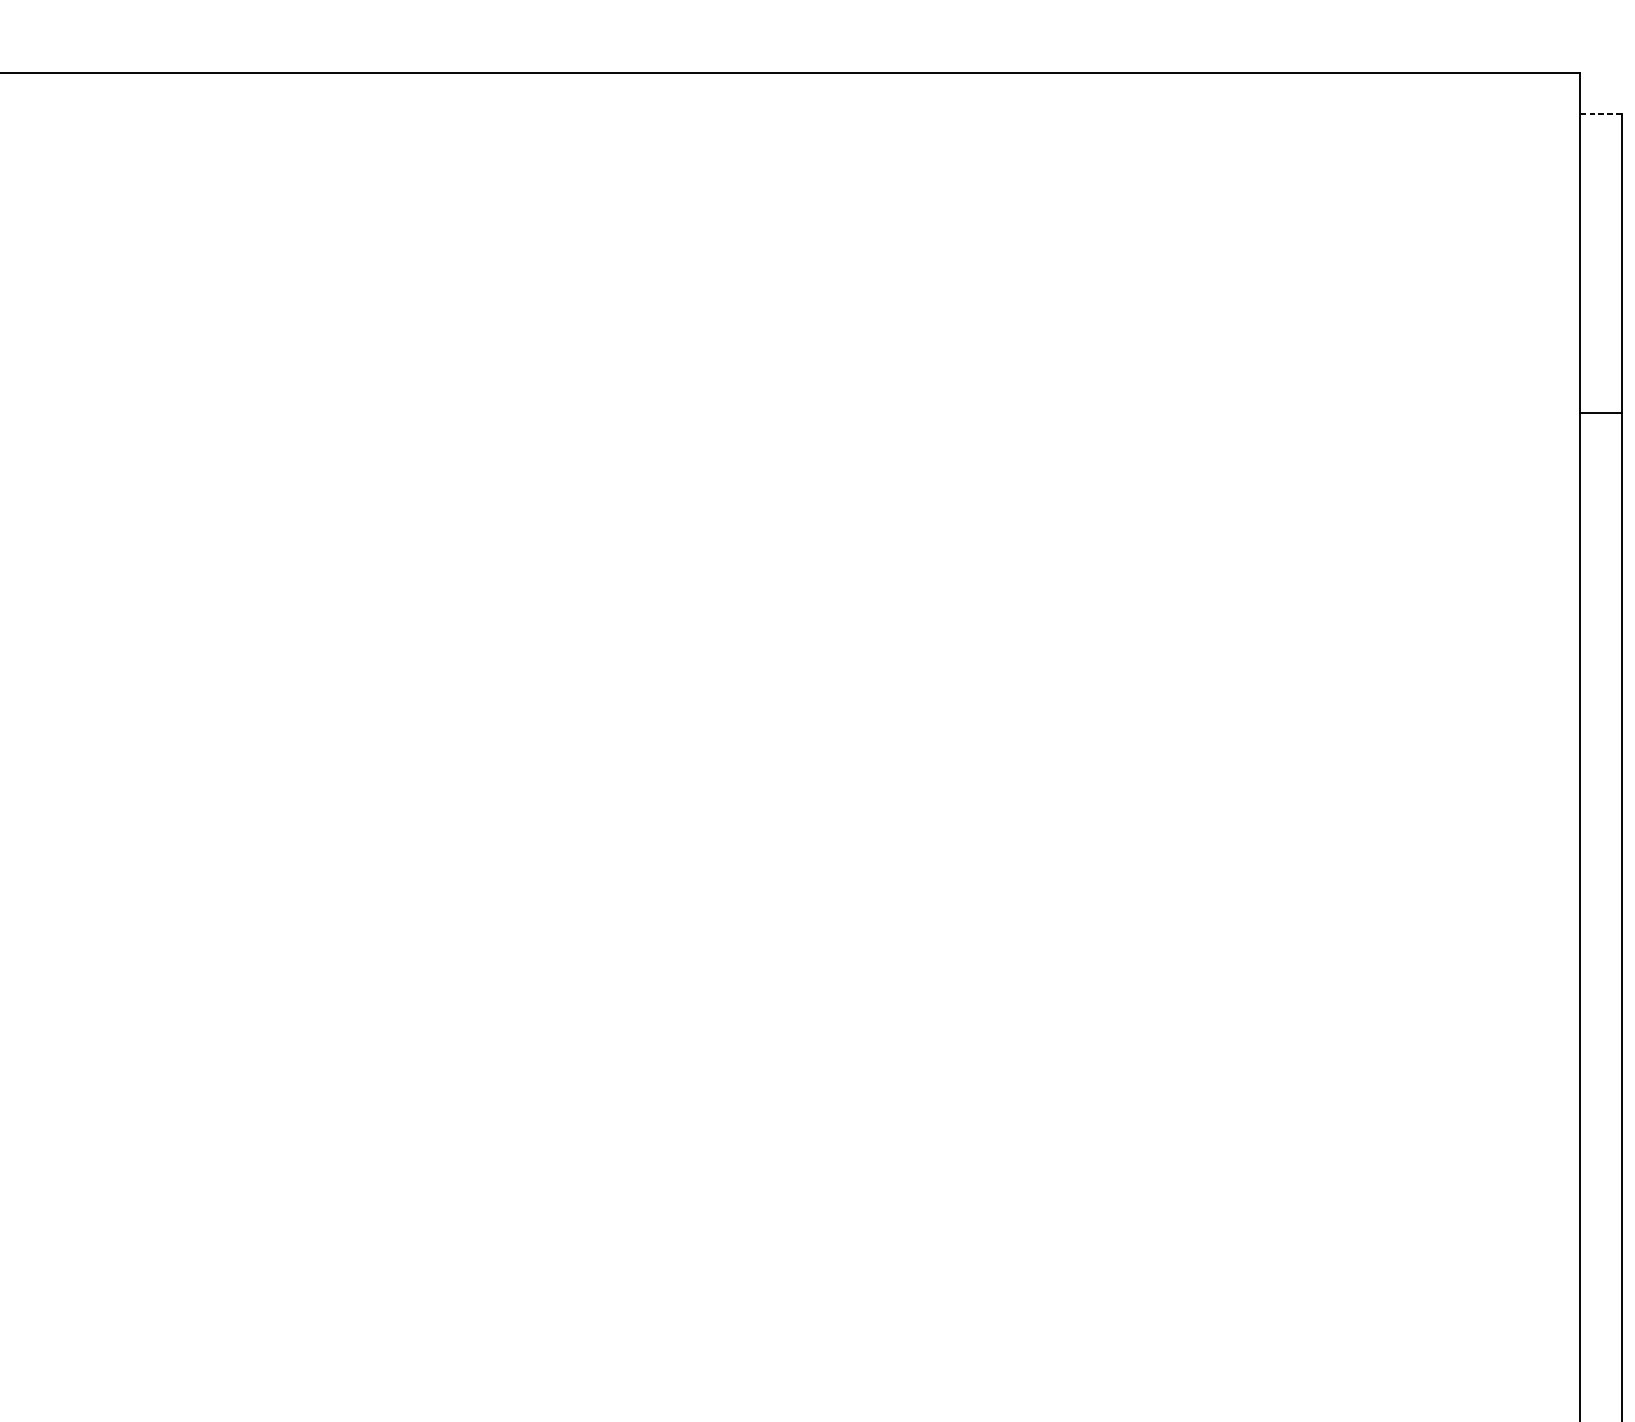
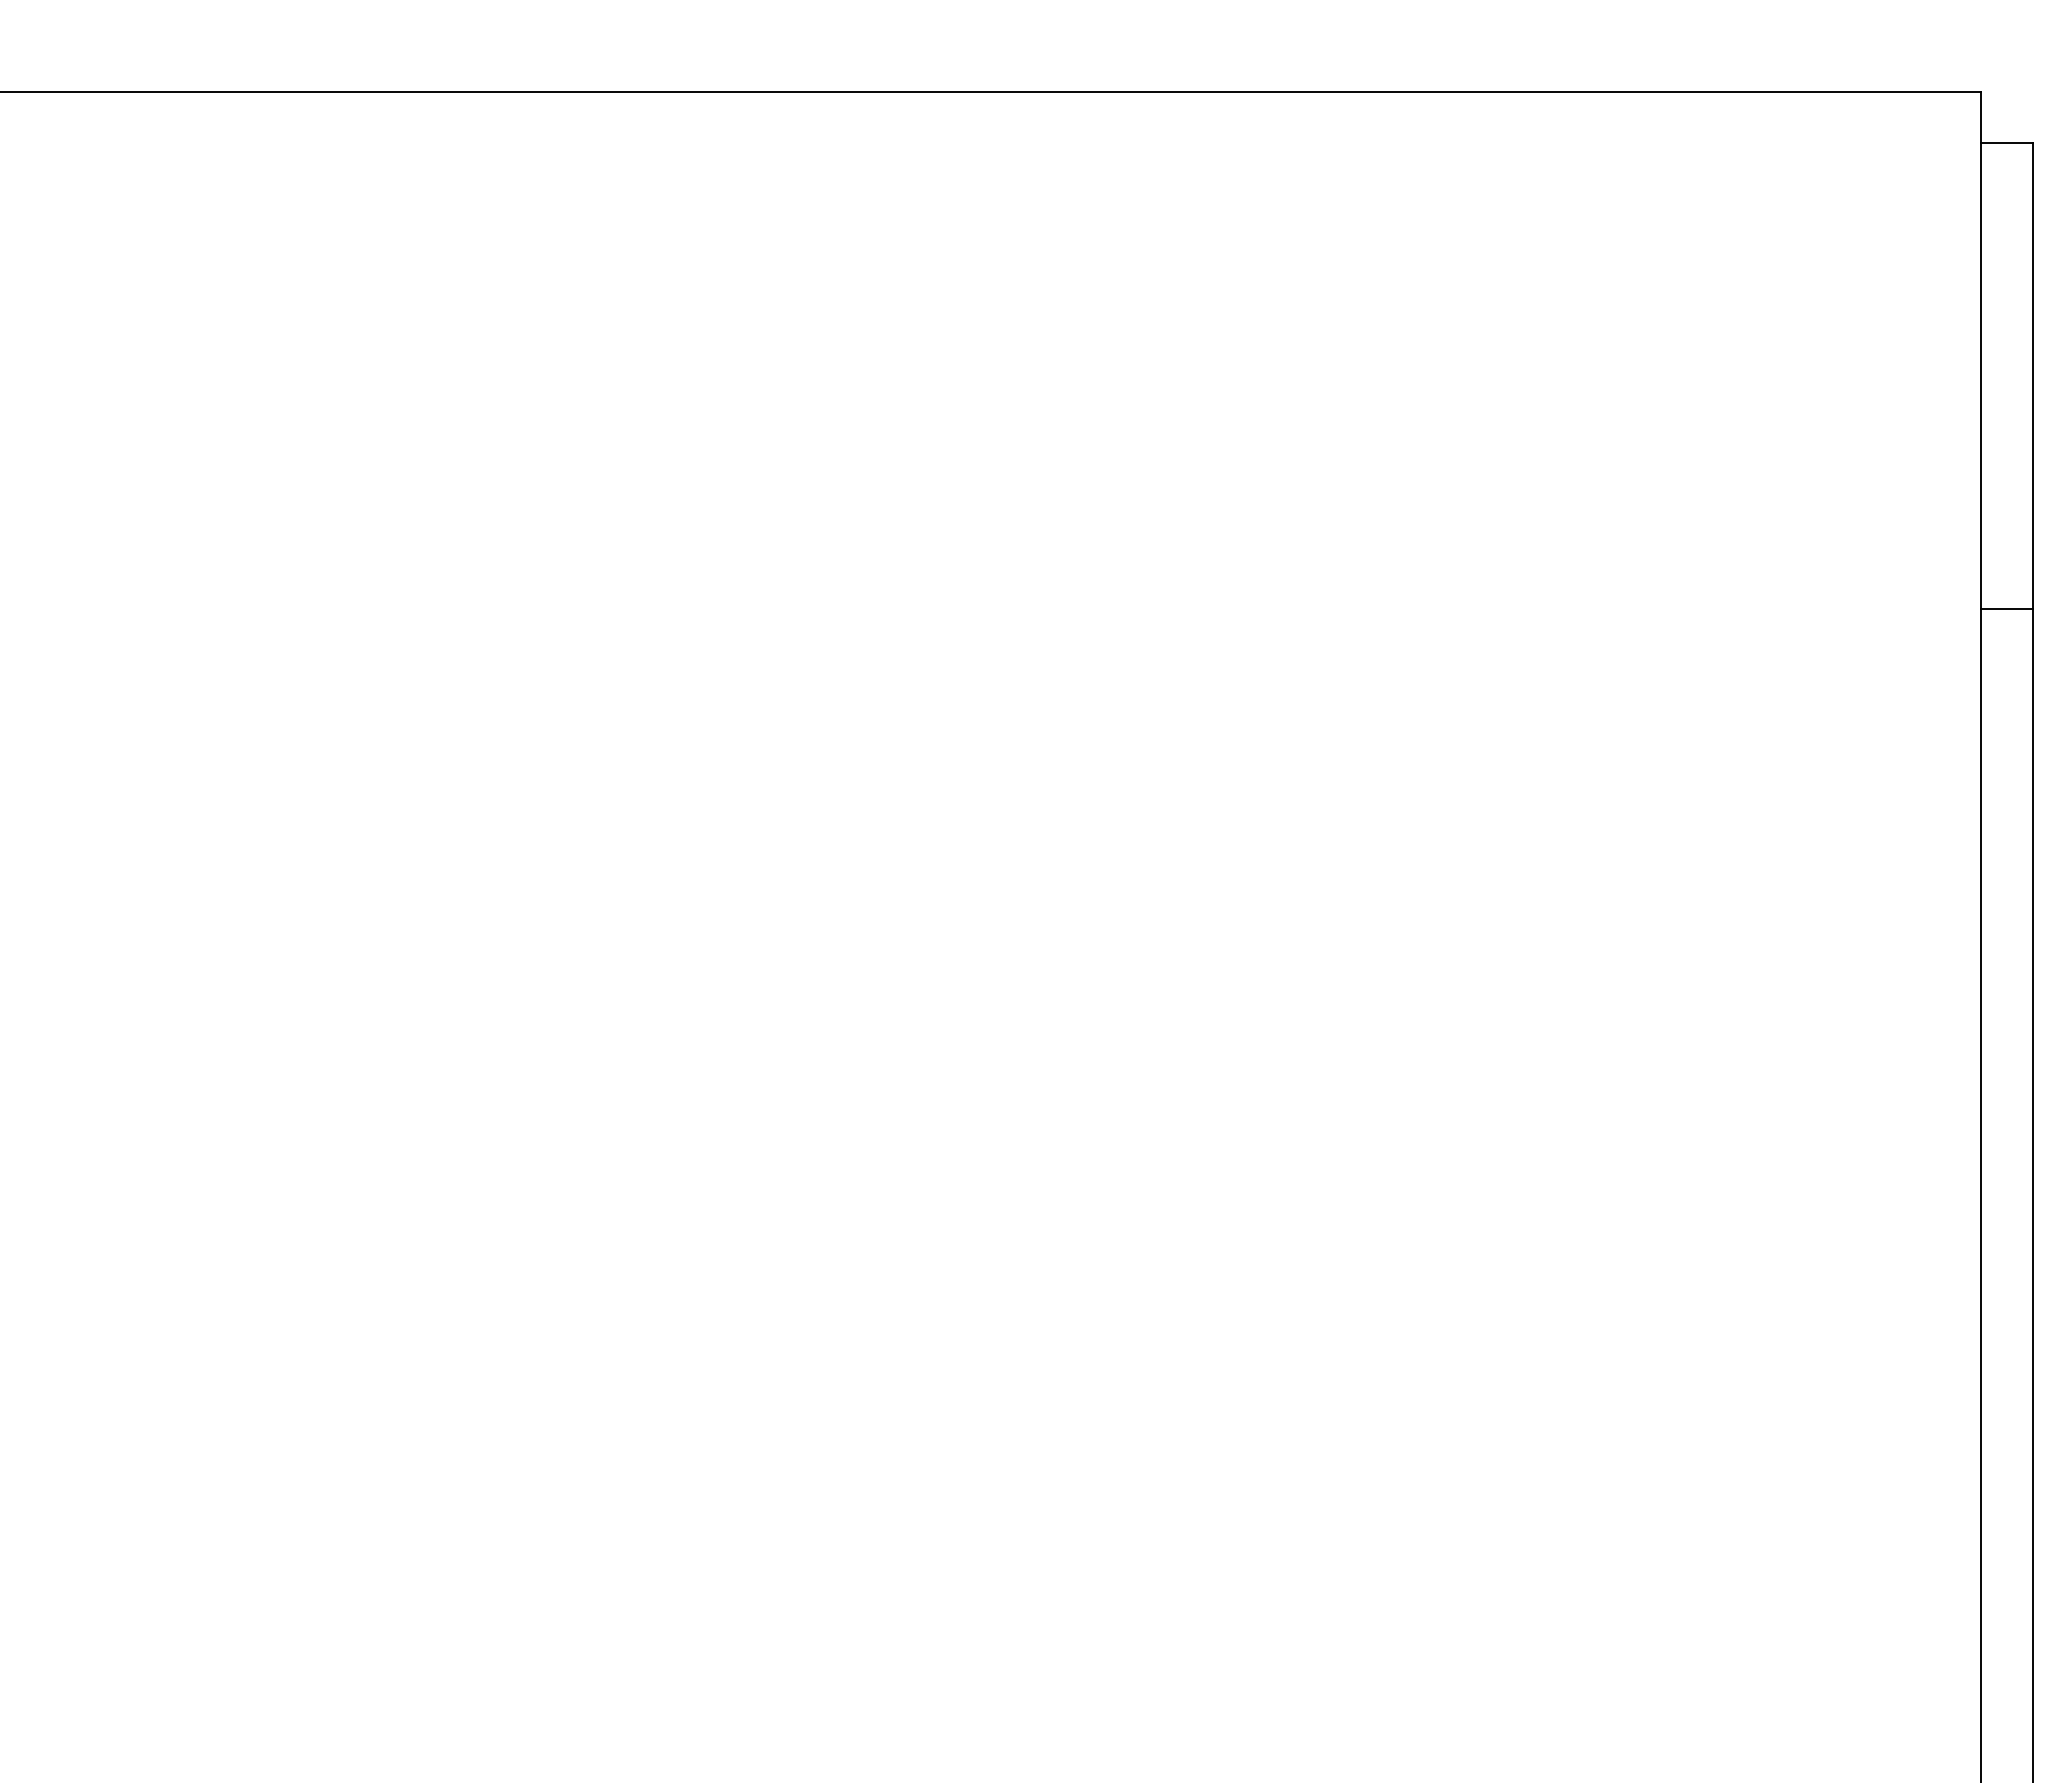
line: (1600, 114) -> (2006, 143), dashed -> solid
line: (1600, 412) -> (2006, 609), moved

